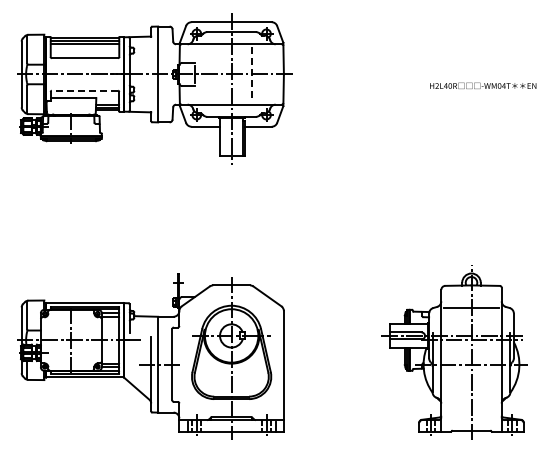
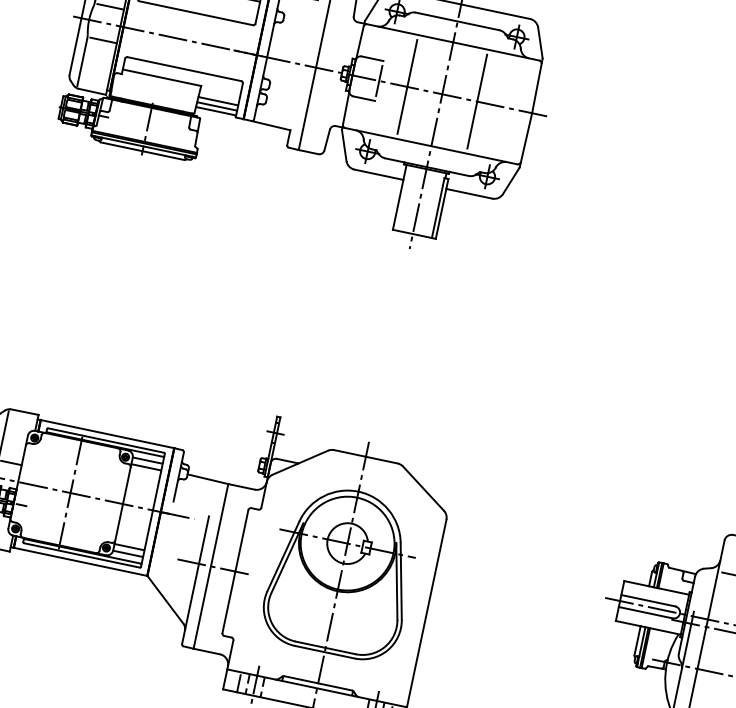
line: (211, 74) -> (407, 87), added
line: (251, 74) -> (476, 101), dashed -> solid
line: (84, 90) -> (183, 68), dashed -> solid

